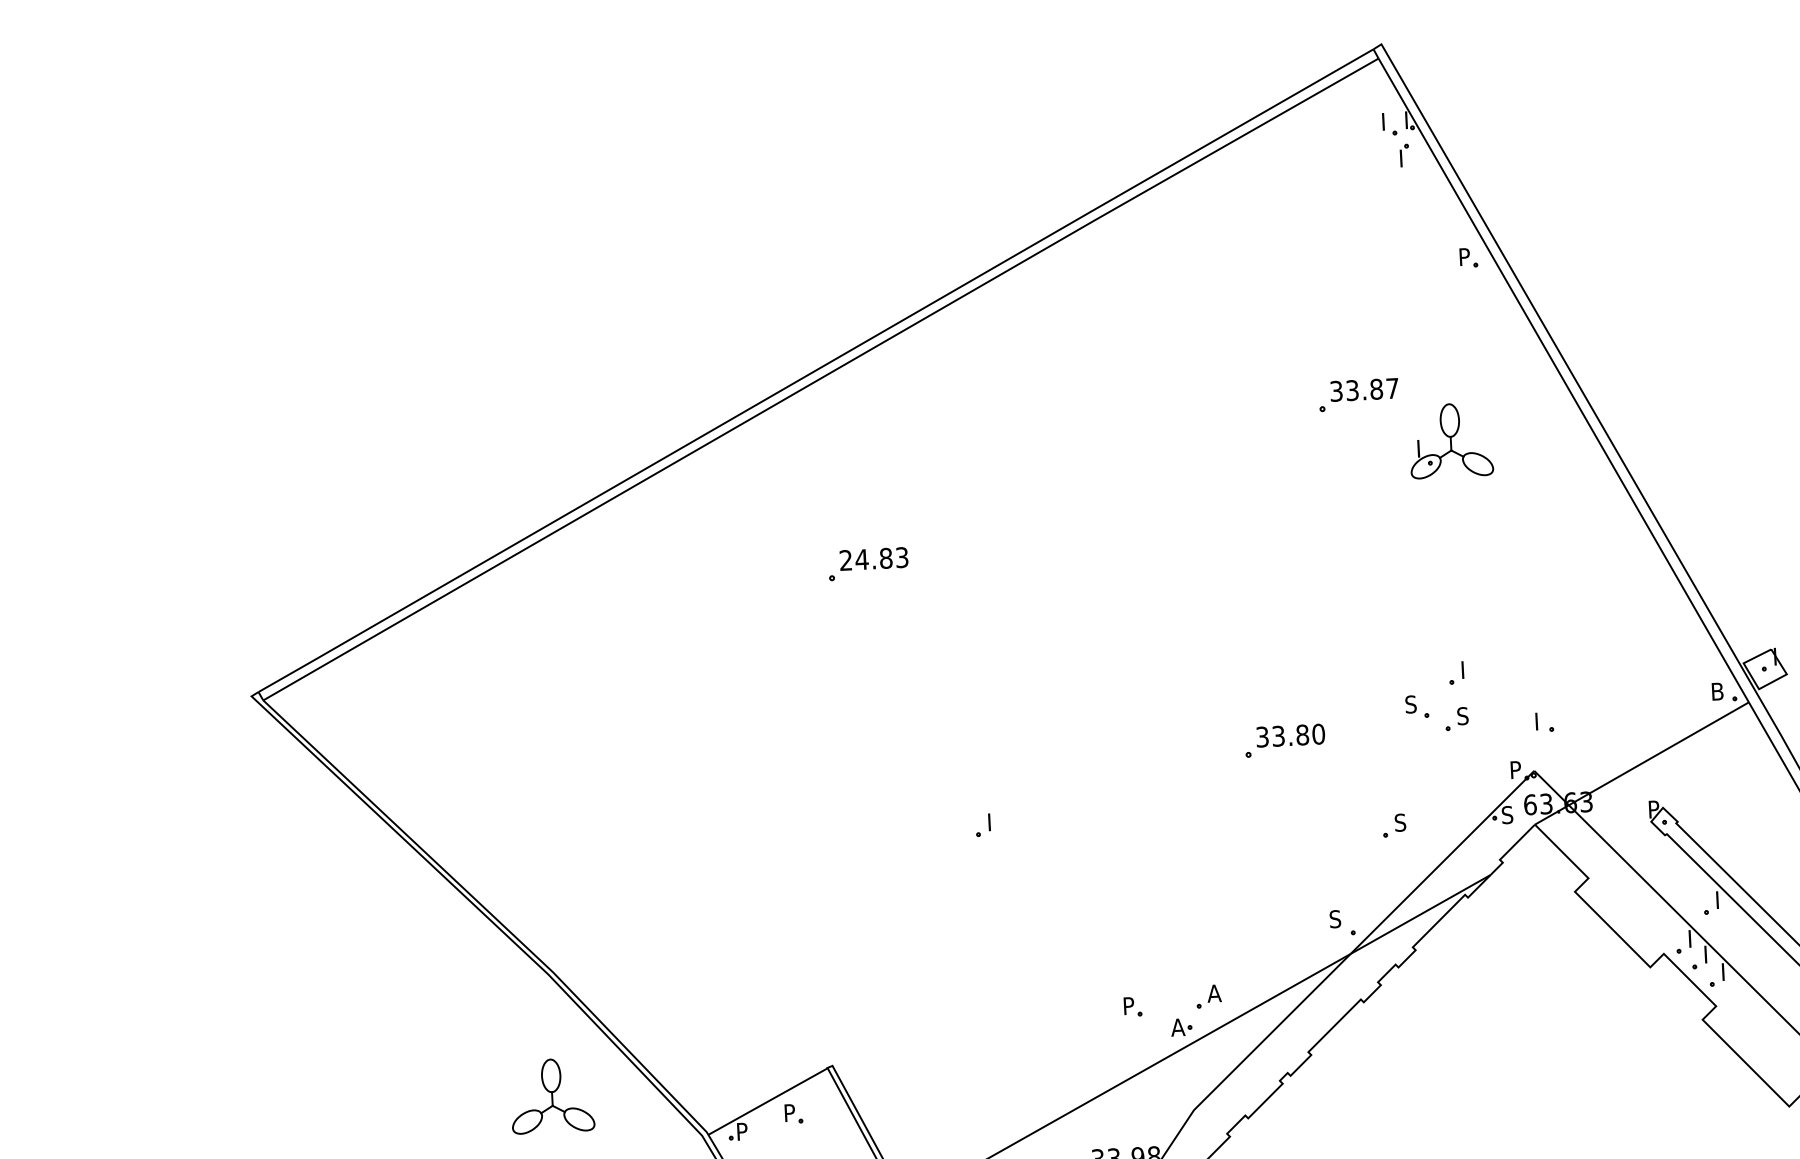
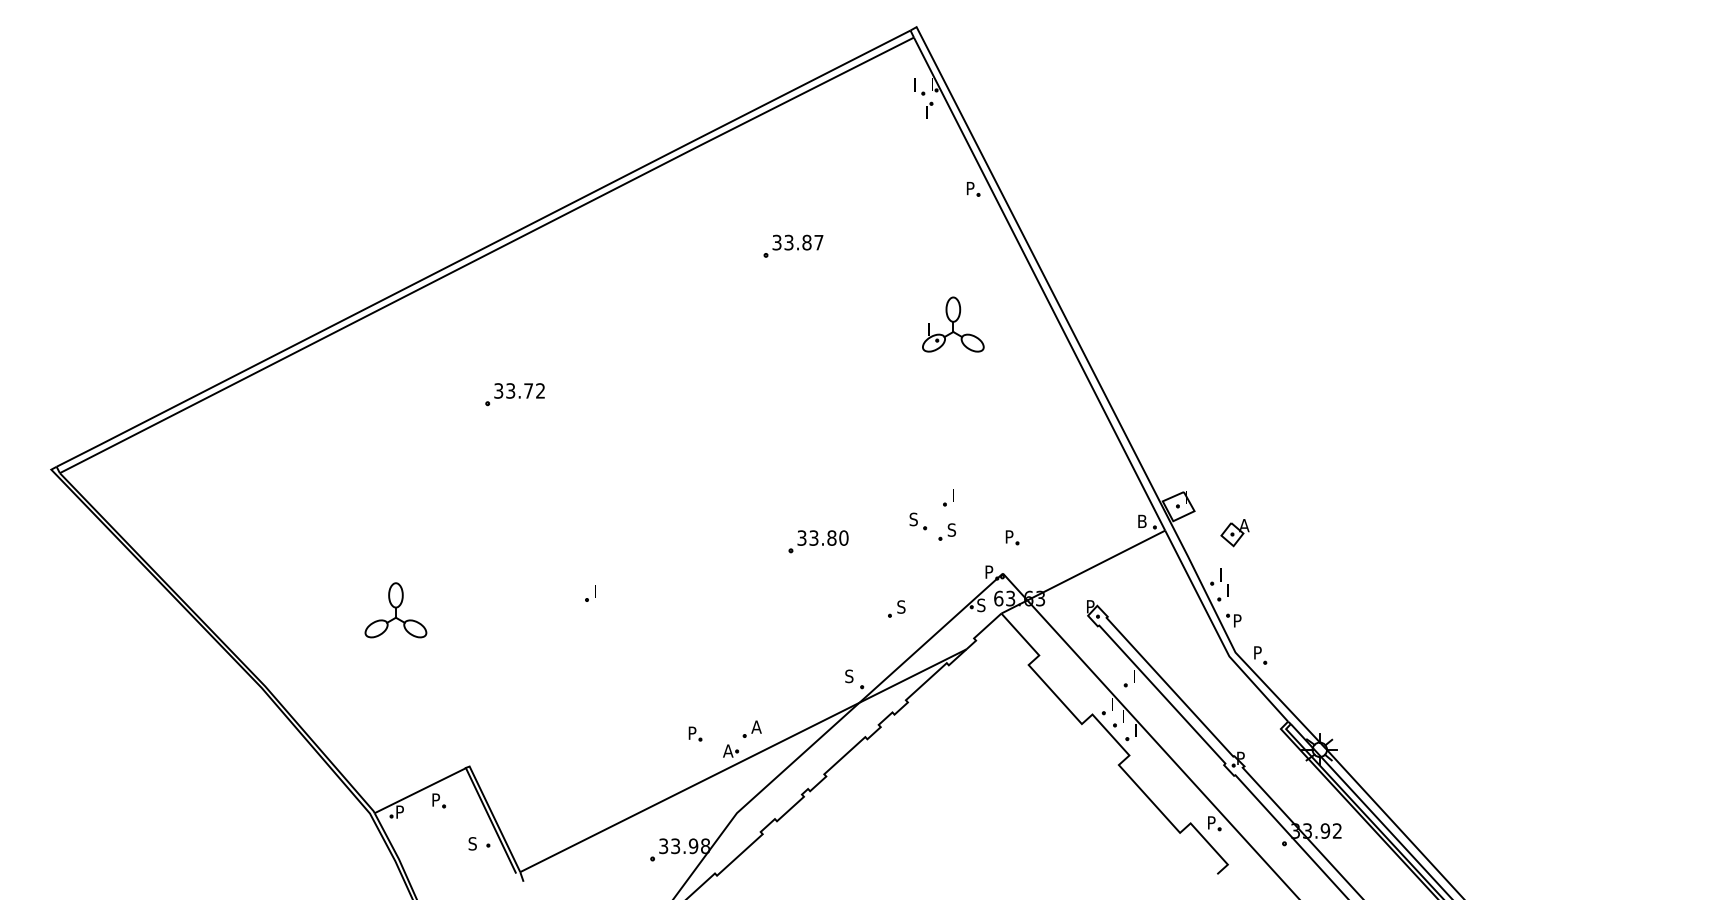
part: (1358, 394) -> (793, 245), moved
text: (873, 558) -> (519, 390), 24.83 -> 33.72
text: (1540, 720) -> (1009, 536), I -> P
part: (551, 1096) -> (395, 610), moved

